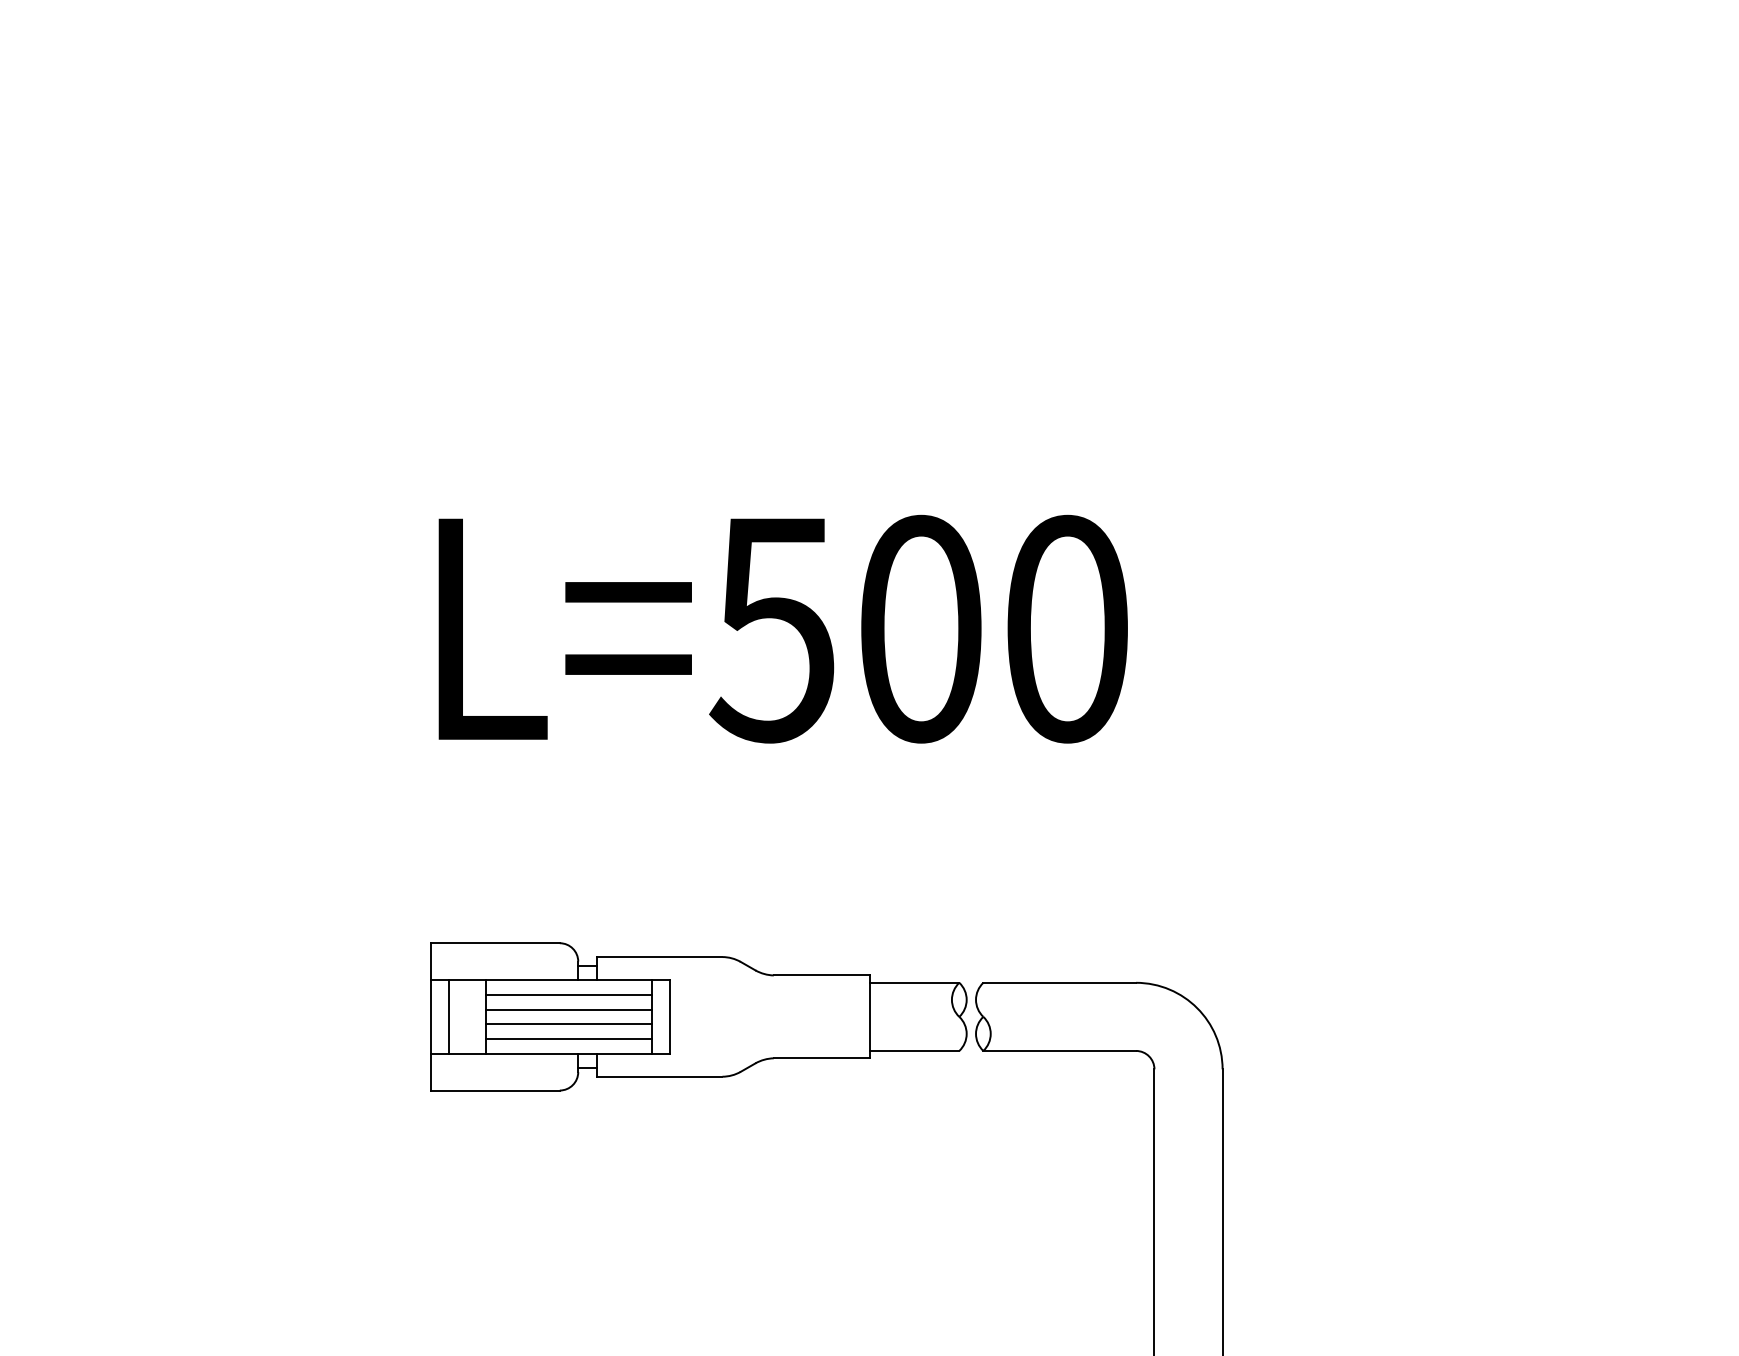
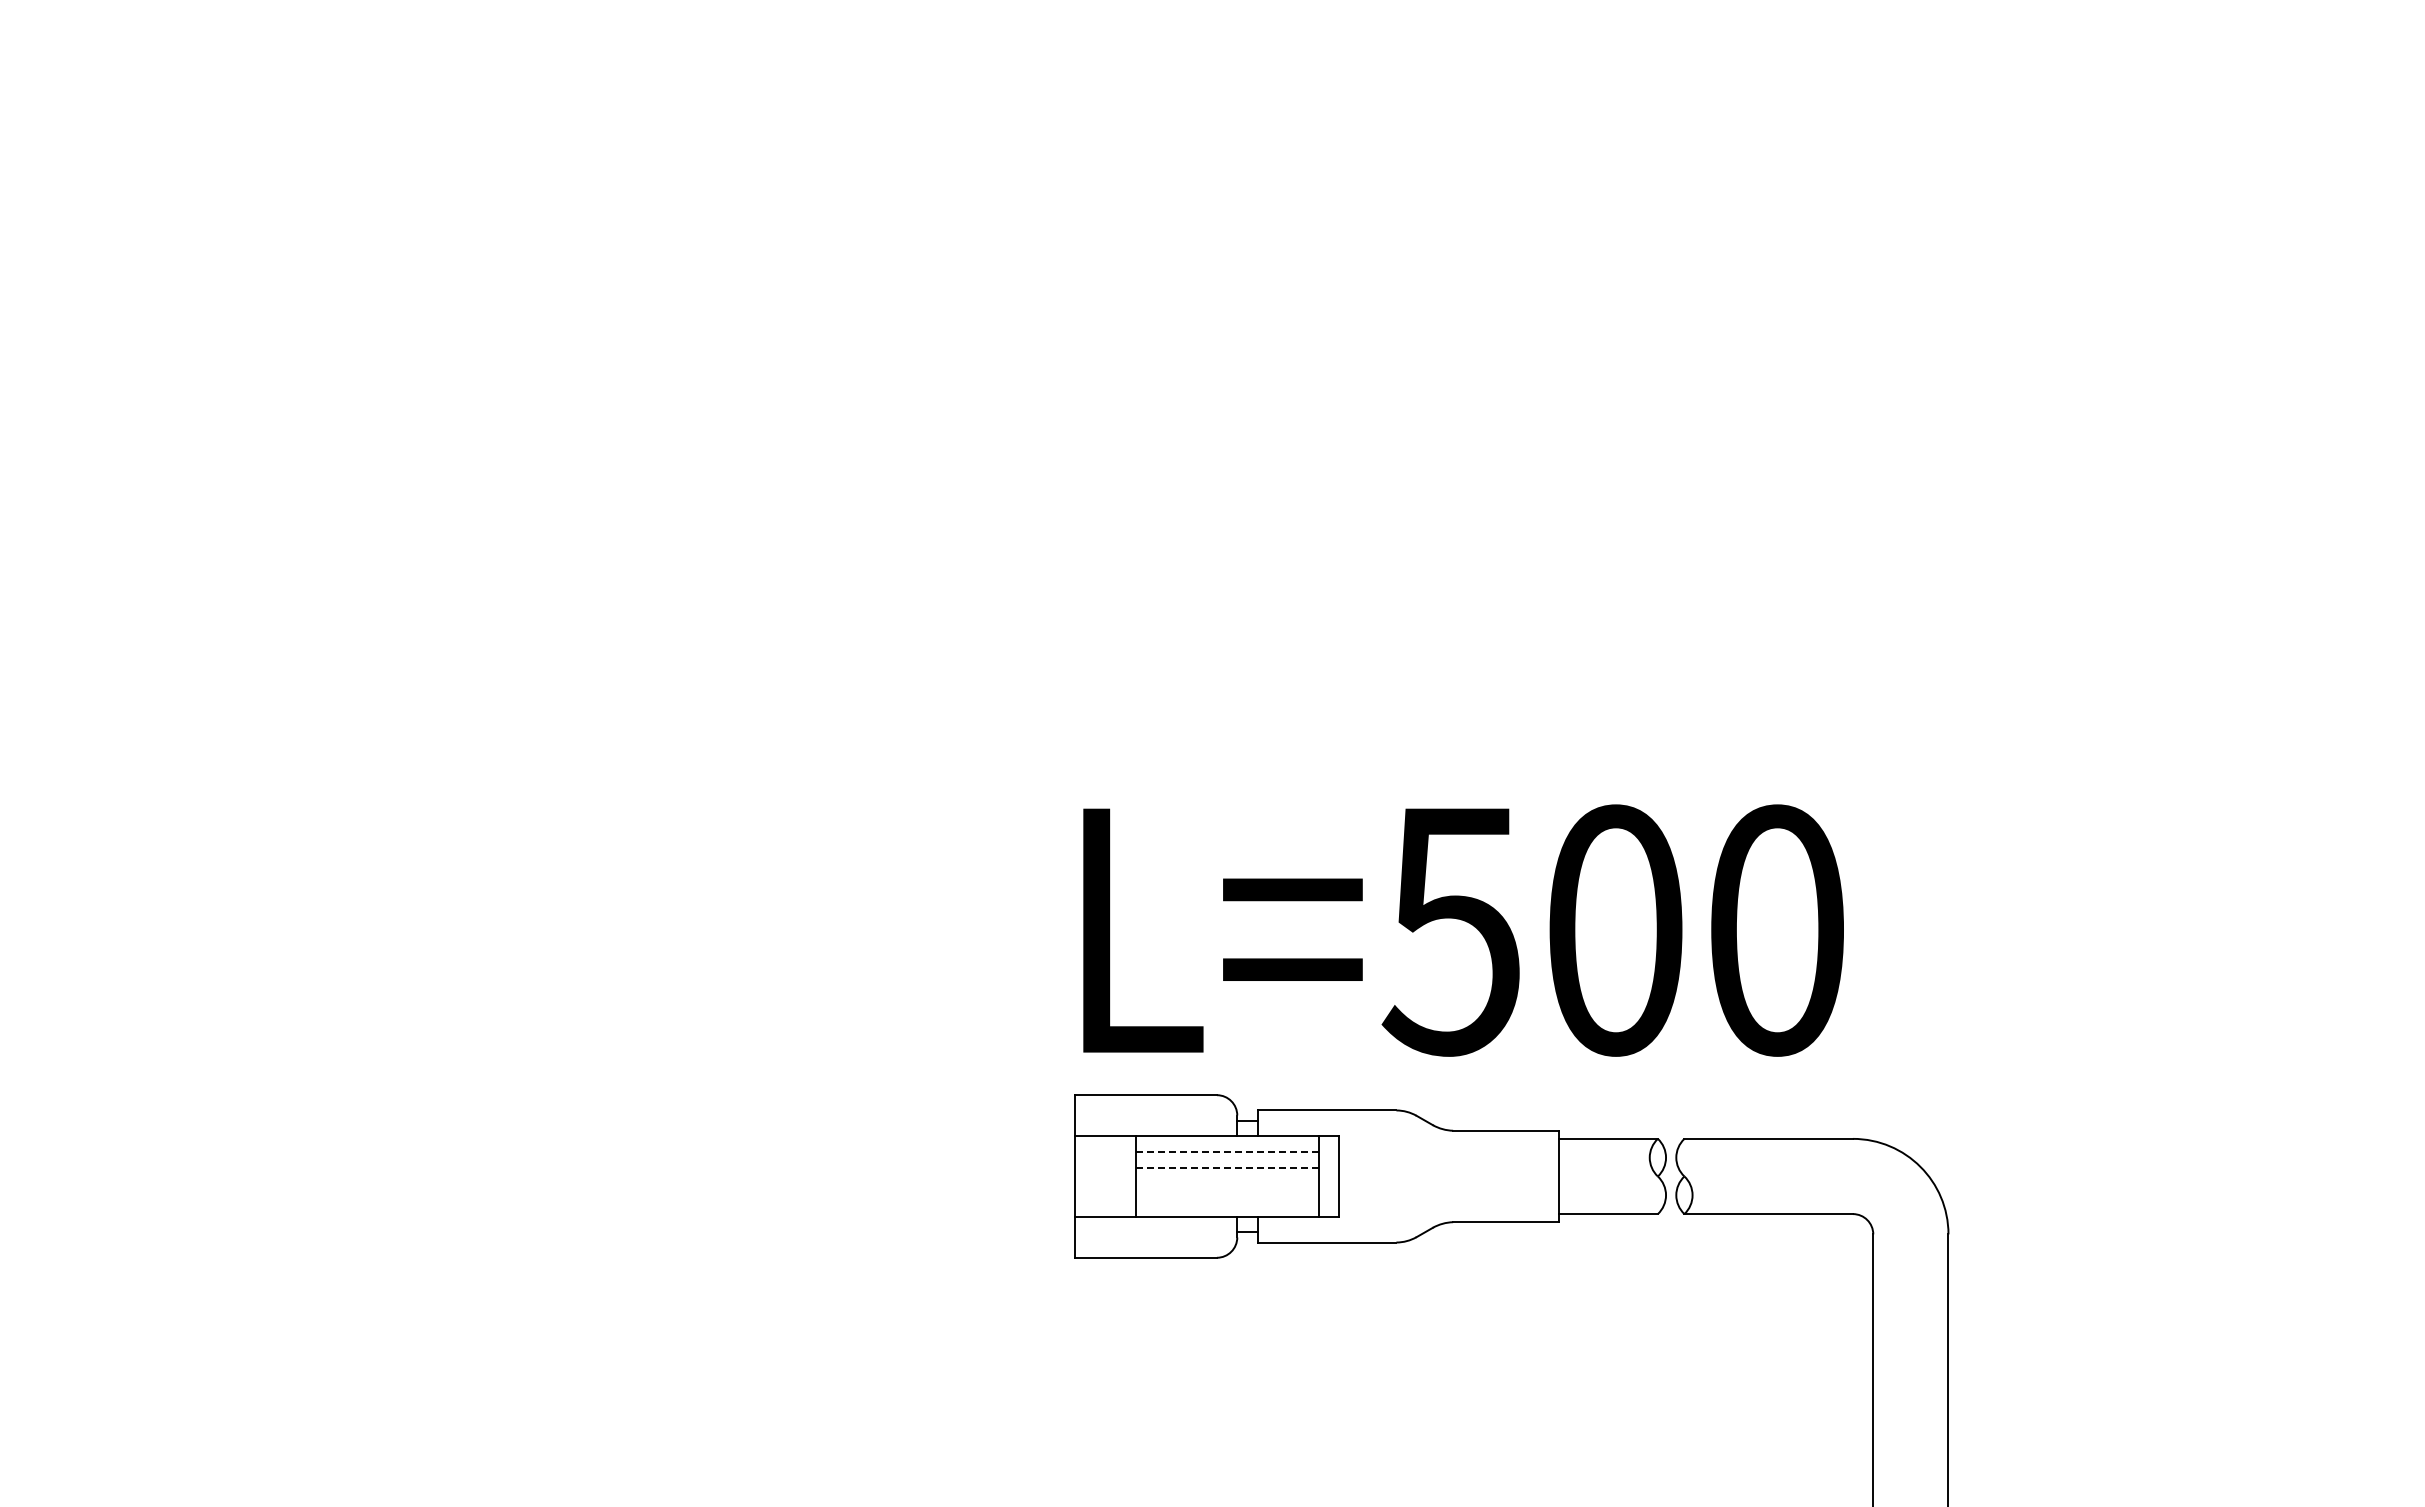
text: (783, 629) -> (1463, 930), moved
line: (569, 995) -> (1227, 1152), solid -> dashed
line: (569, 1009) -> (1227, 1168), solid -> dashed
line: (449, 1016) -> (1095, 1176), removed
line: (568, 1024) -> (1226, 1184), removed
line: (568, 1038) -> (1226, 1200), removed

